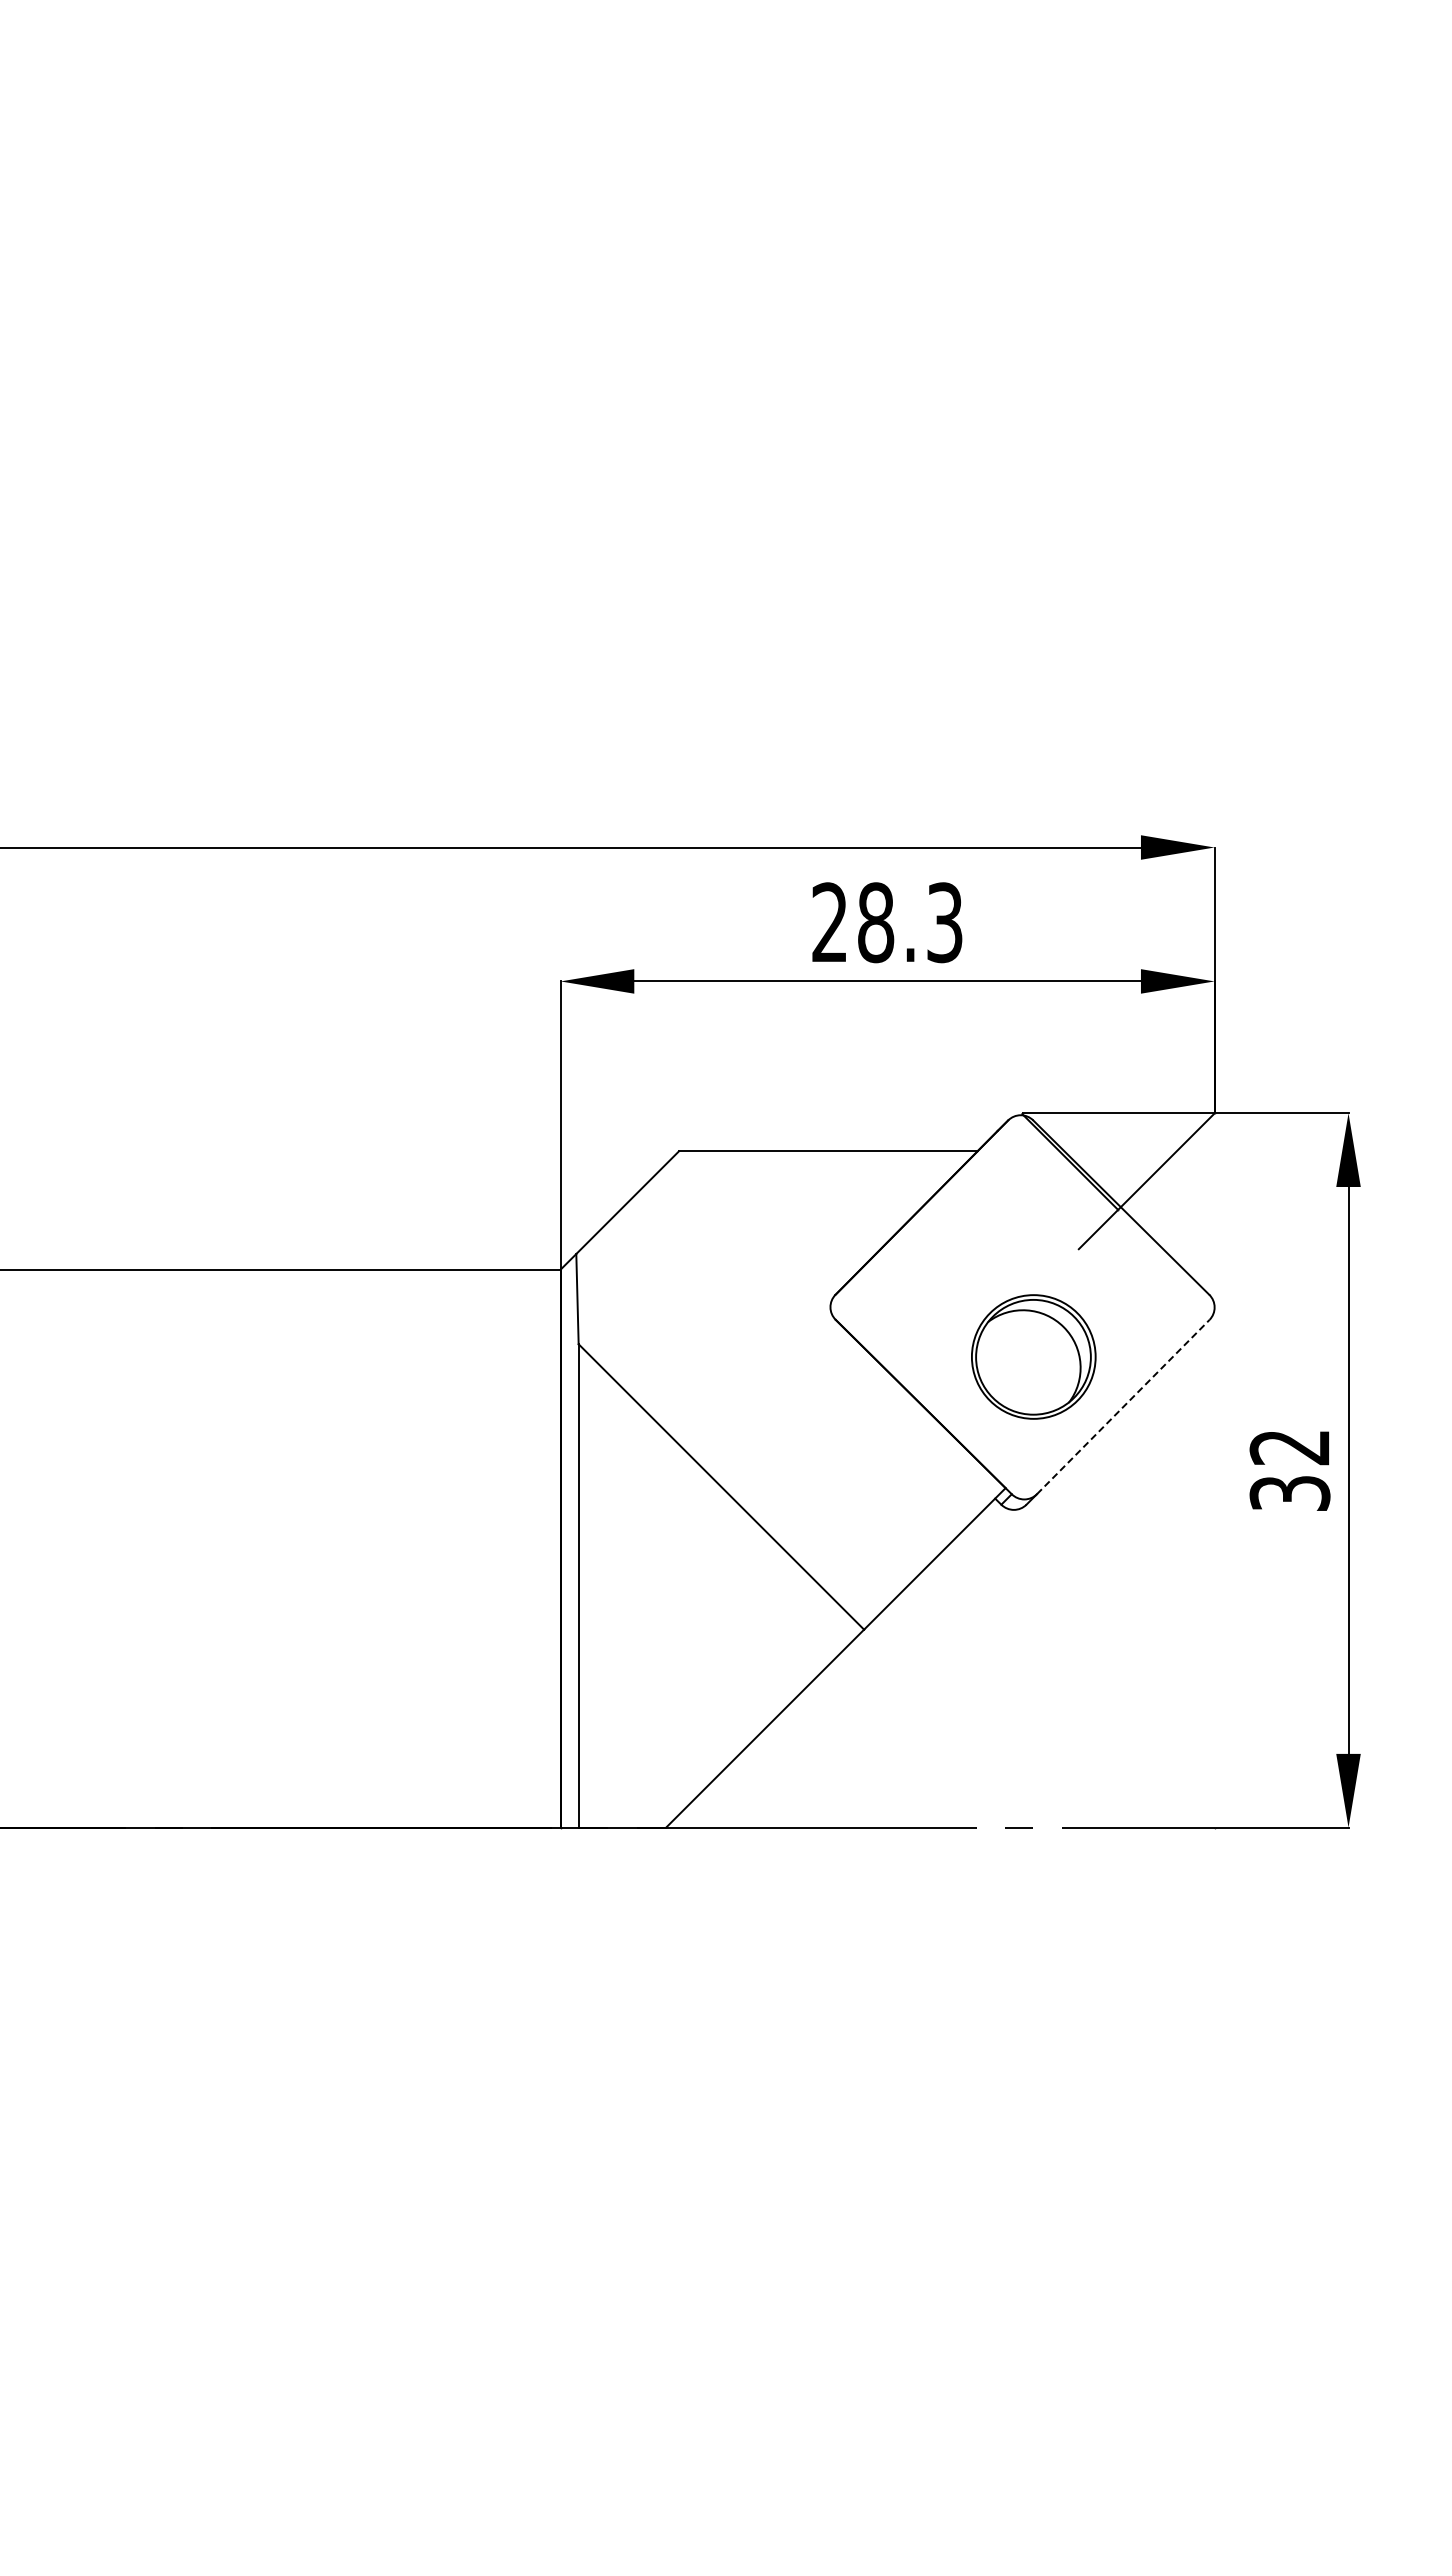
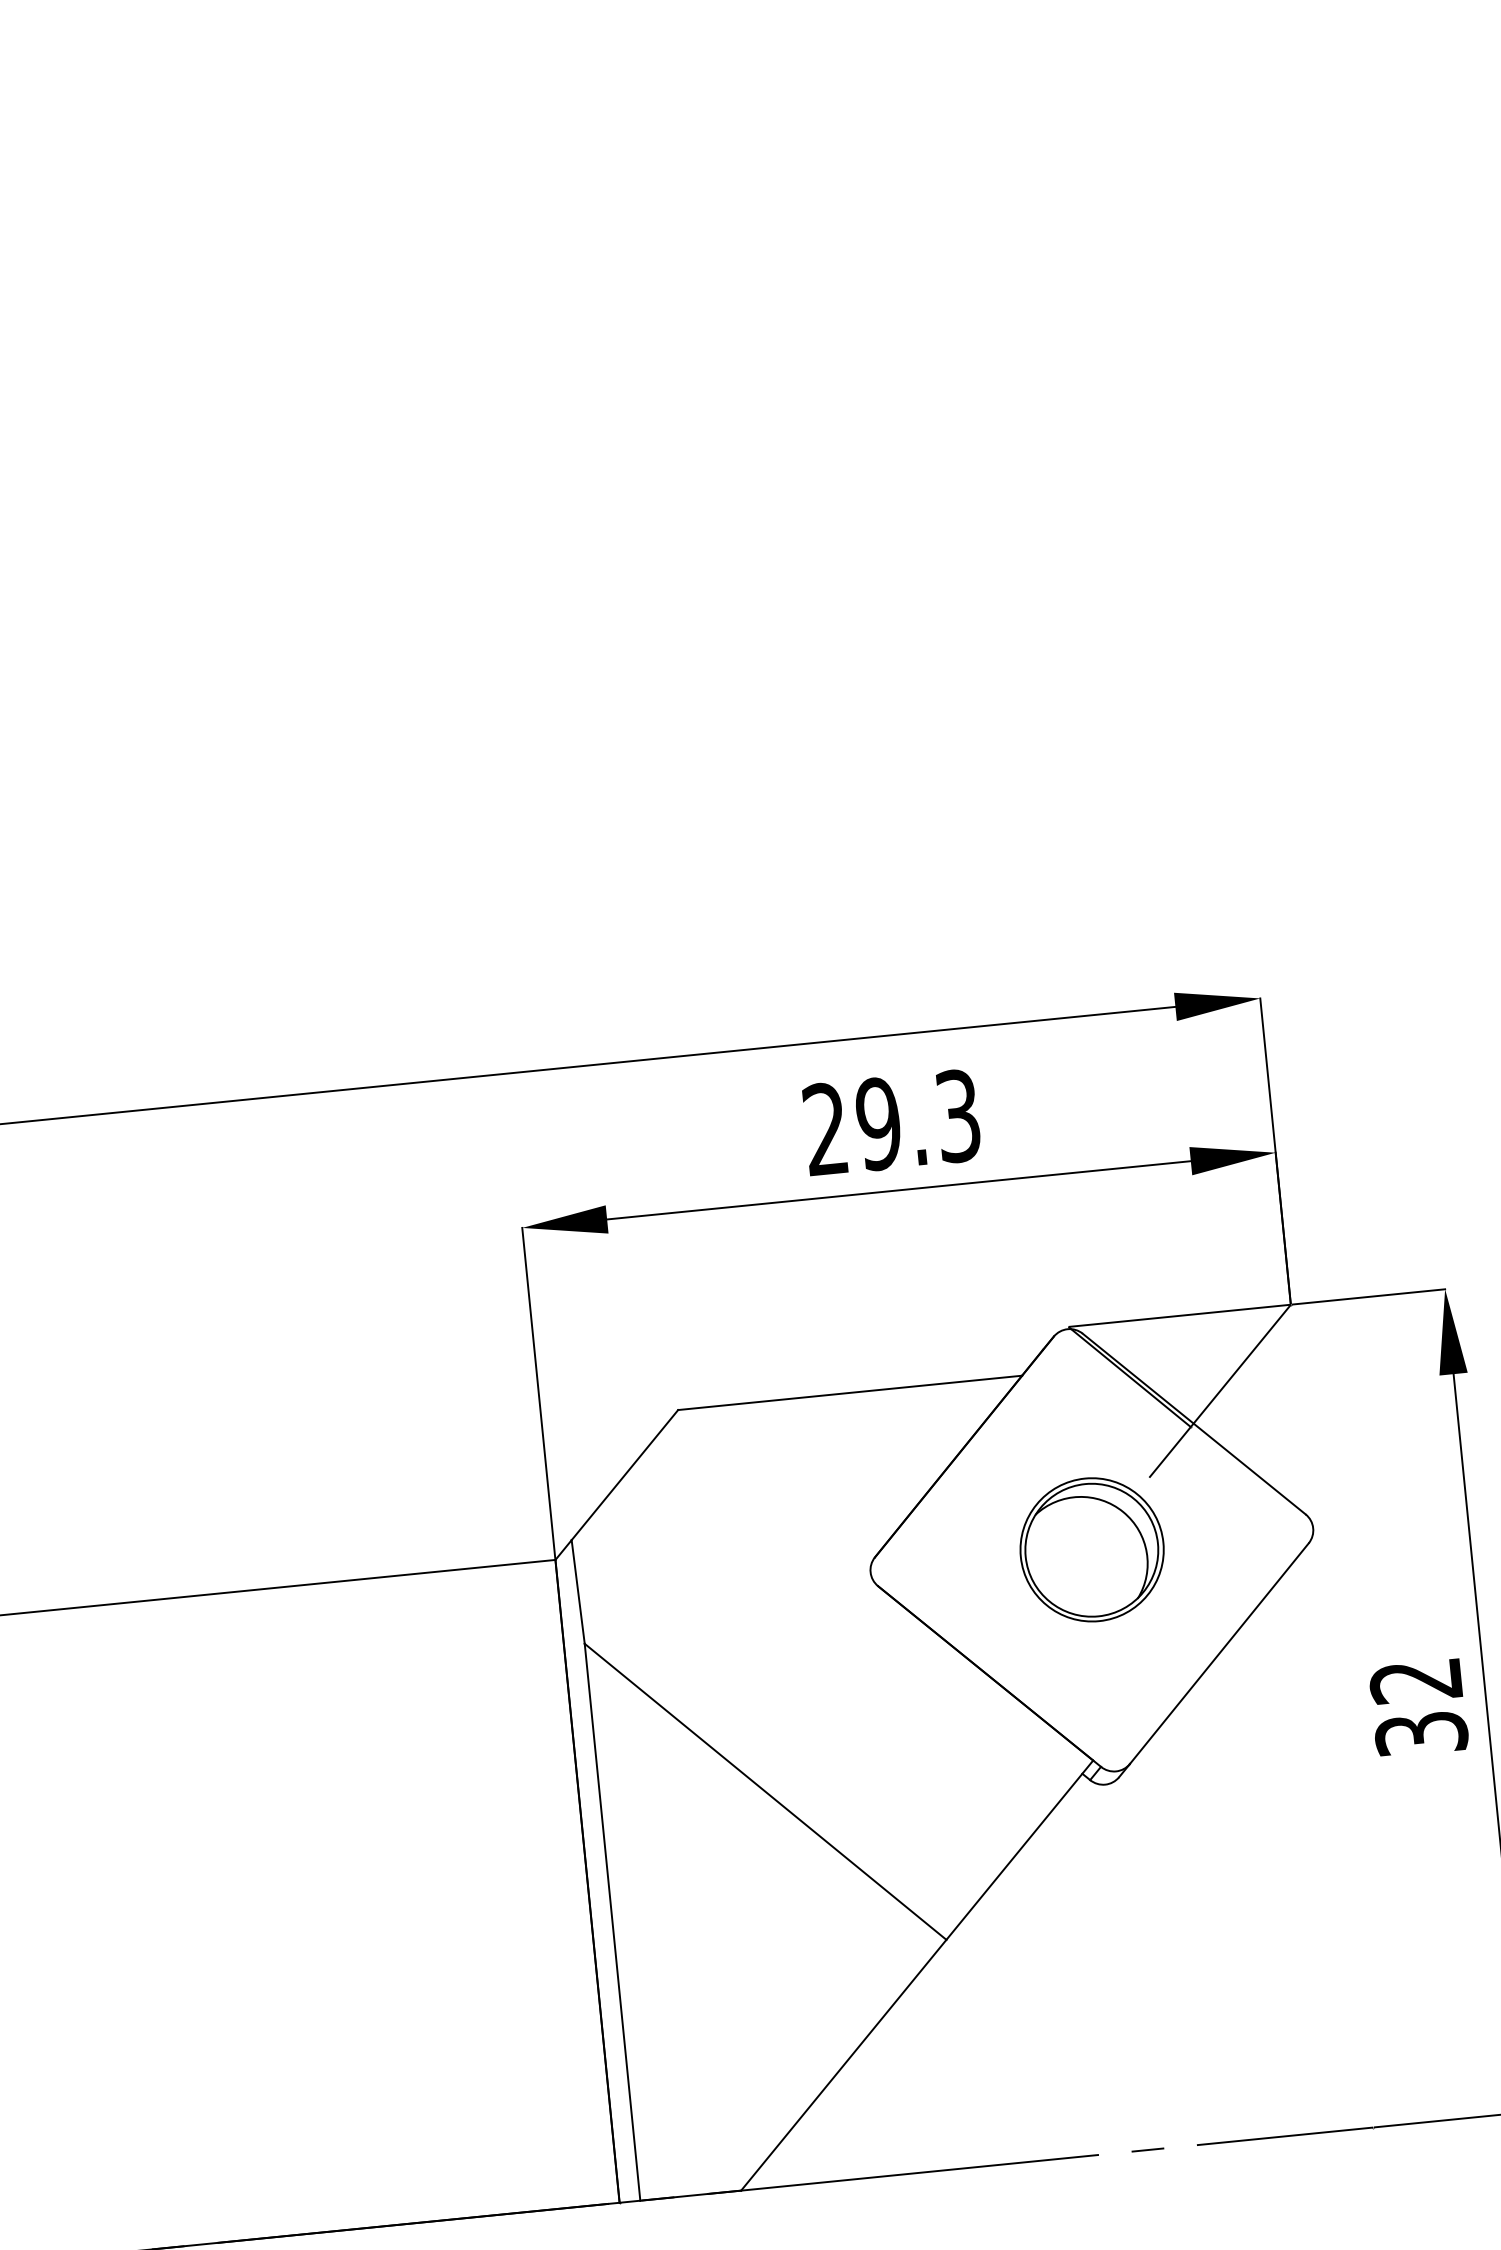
text: (875, 922) -> (878, 1123), 28.3 -> 29.3
part: (1033, 1356) -> (1091, 1549), moved
line: (1123, 1407) -> (1219, 1654), dashed -> solid

